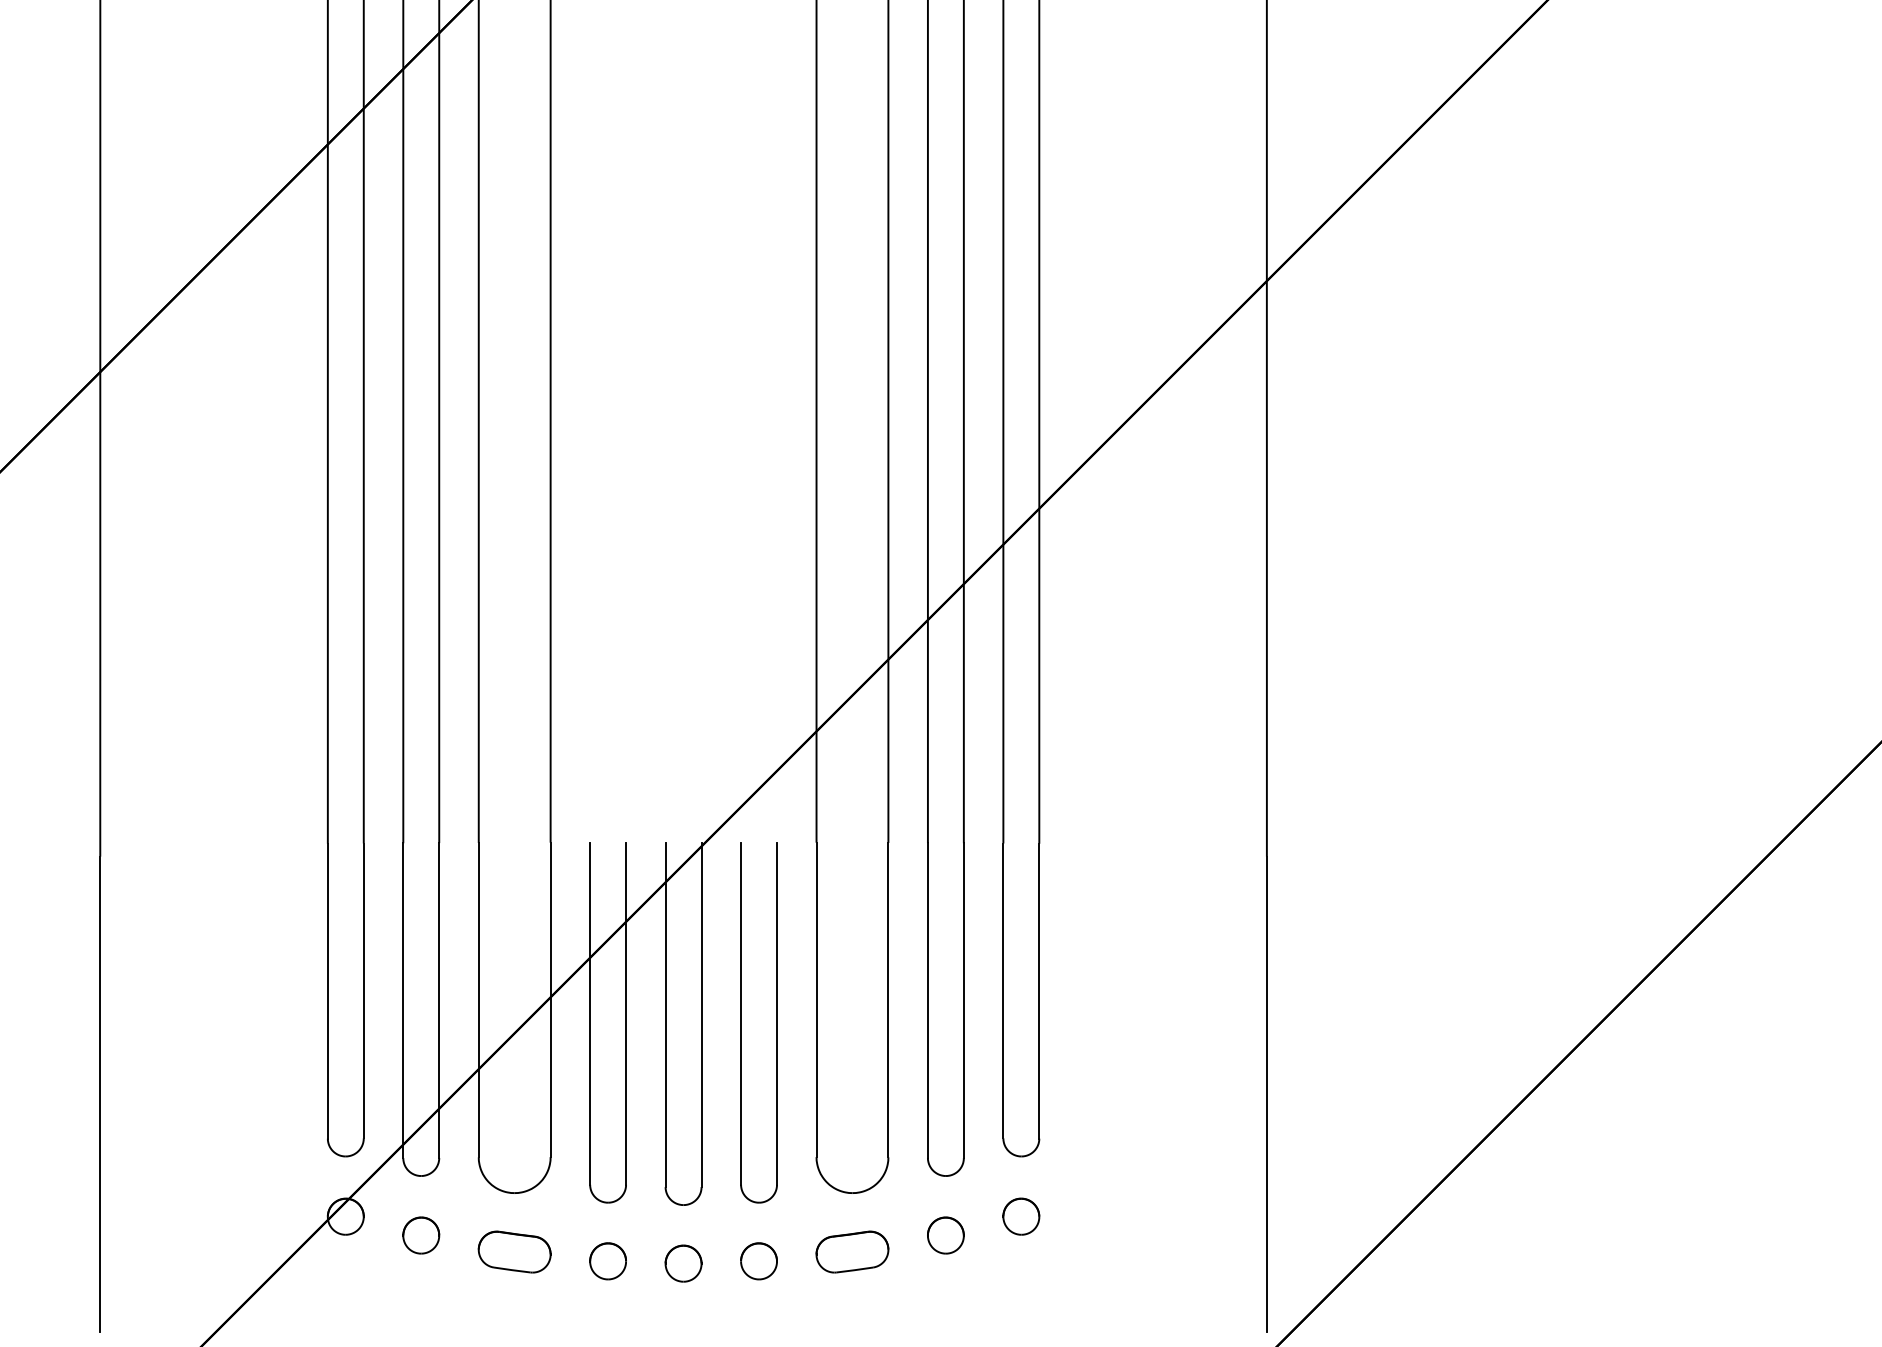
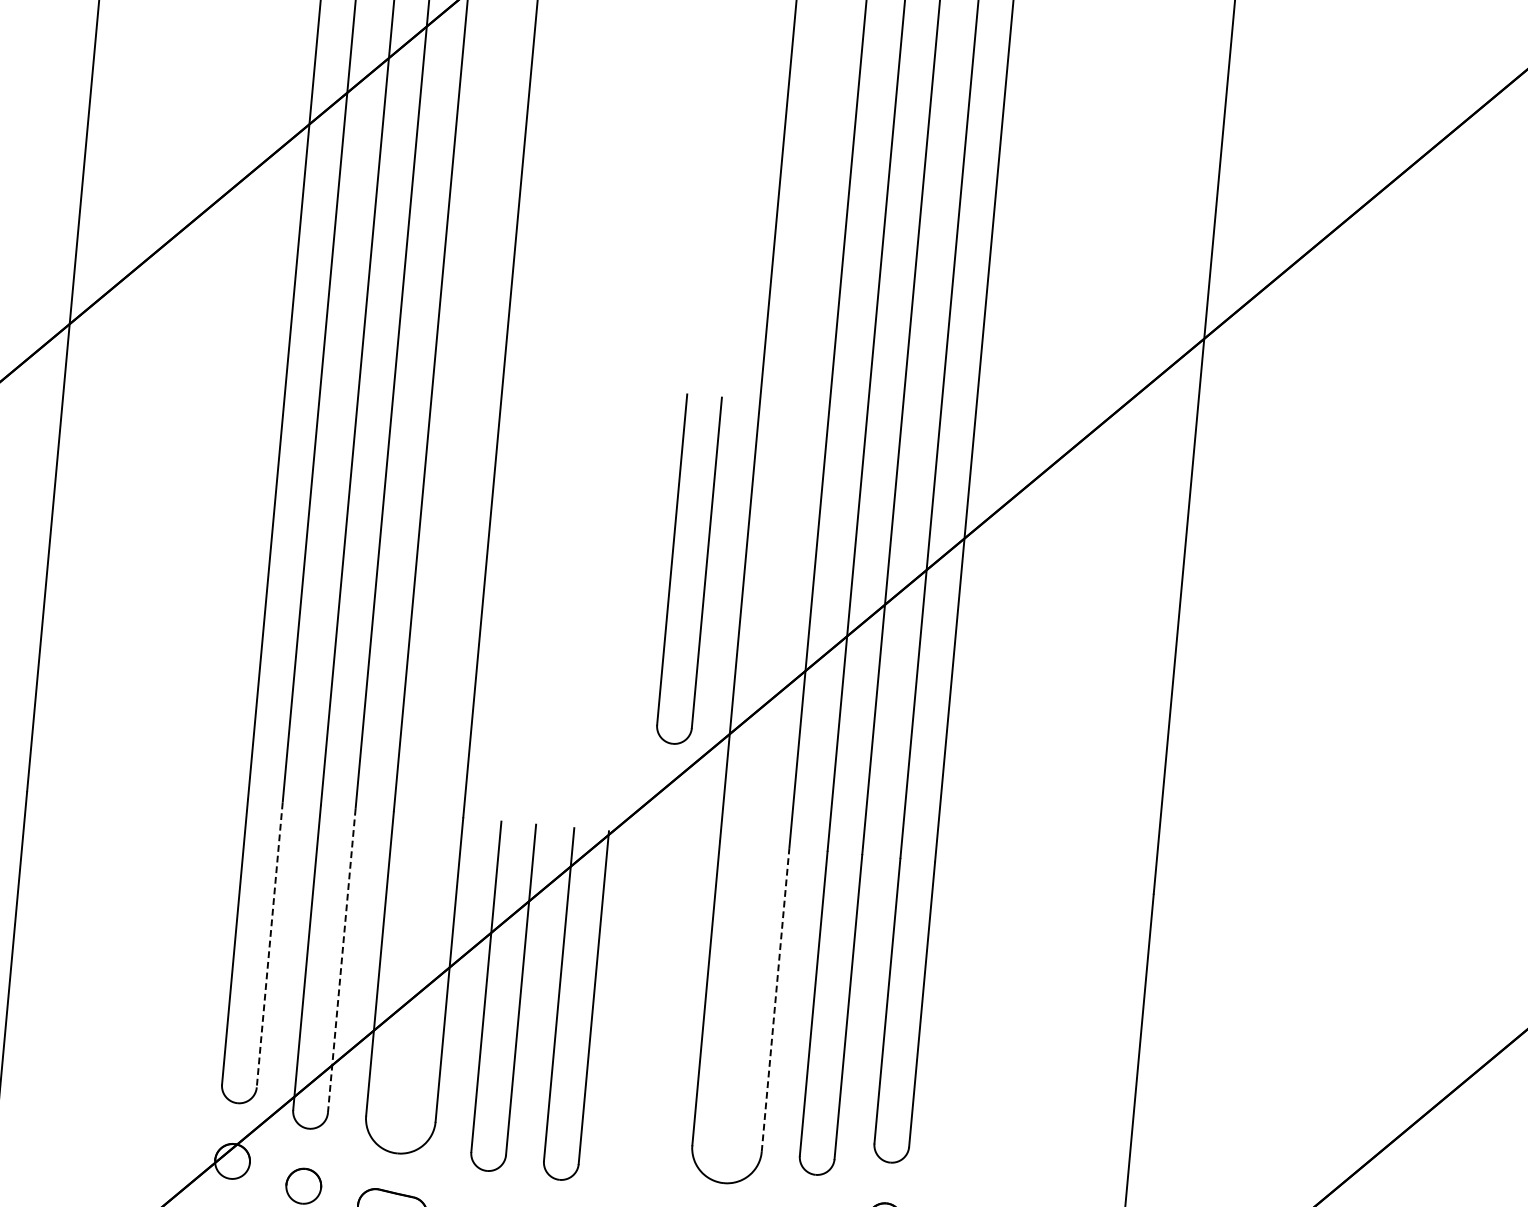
line: (363, 991) -> (269, 945), solid -> dashed
line: (888, 999) -> (775, 999), solid -> dashed
line: (439, 1001) -> (341, 961), solid -> dashed
part: (741, 1022) -> (671, 568), moved

